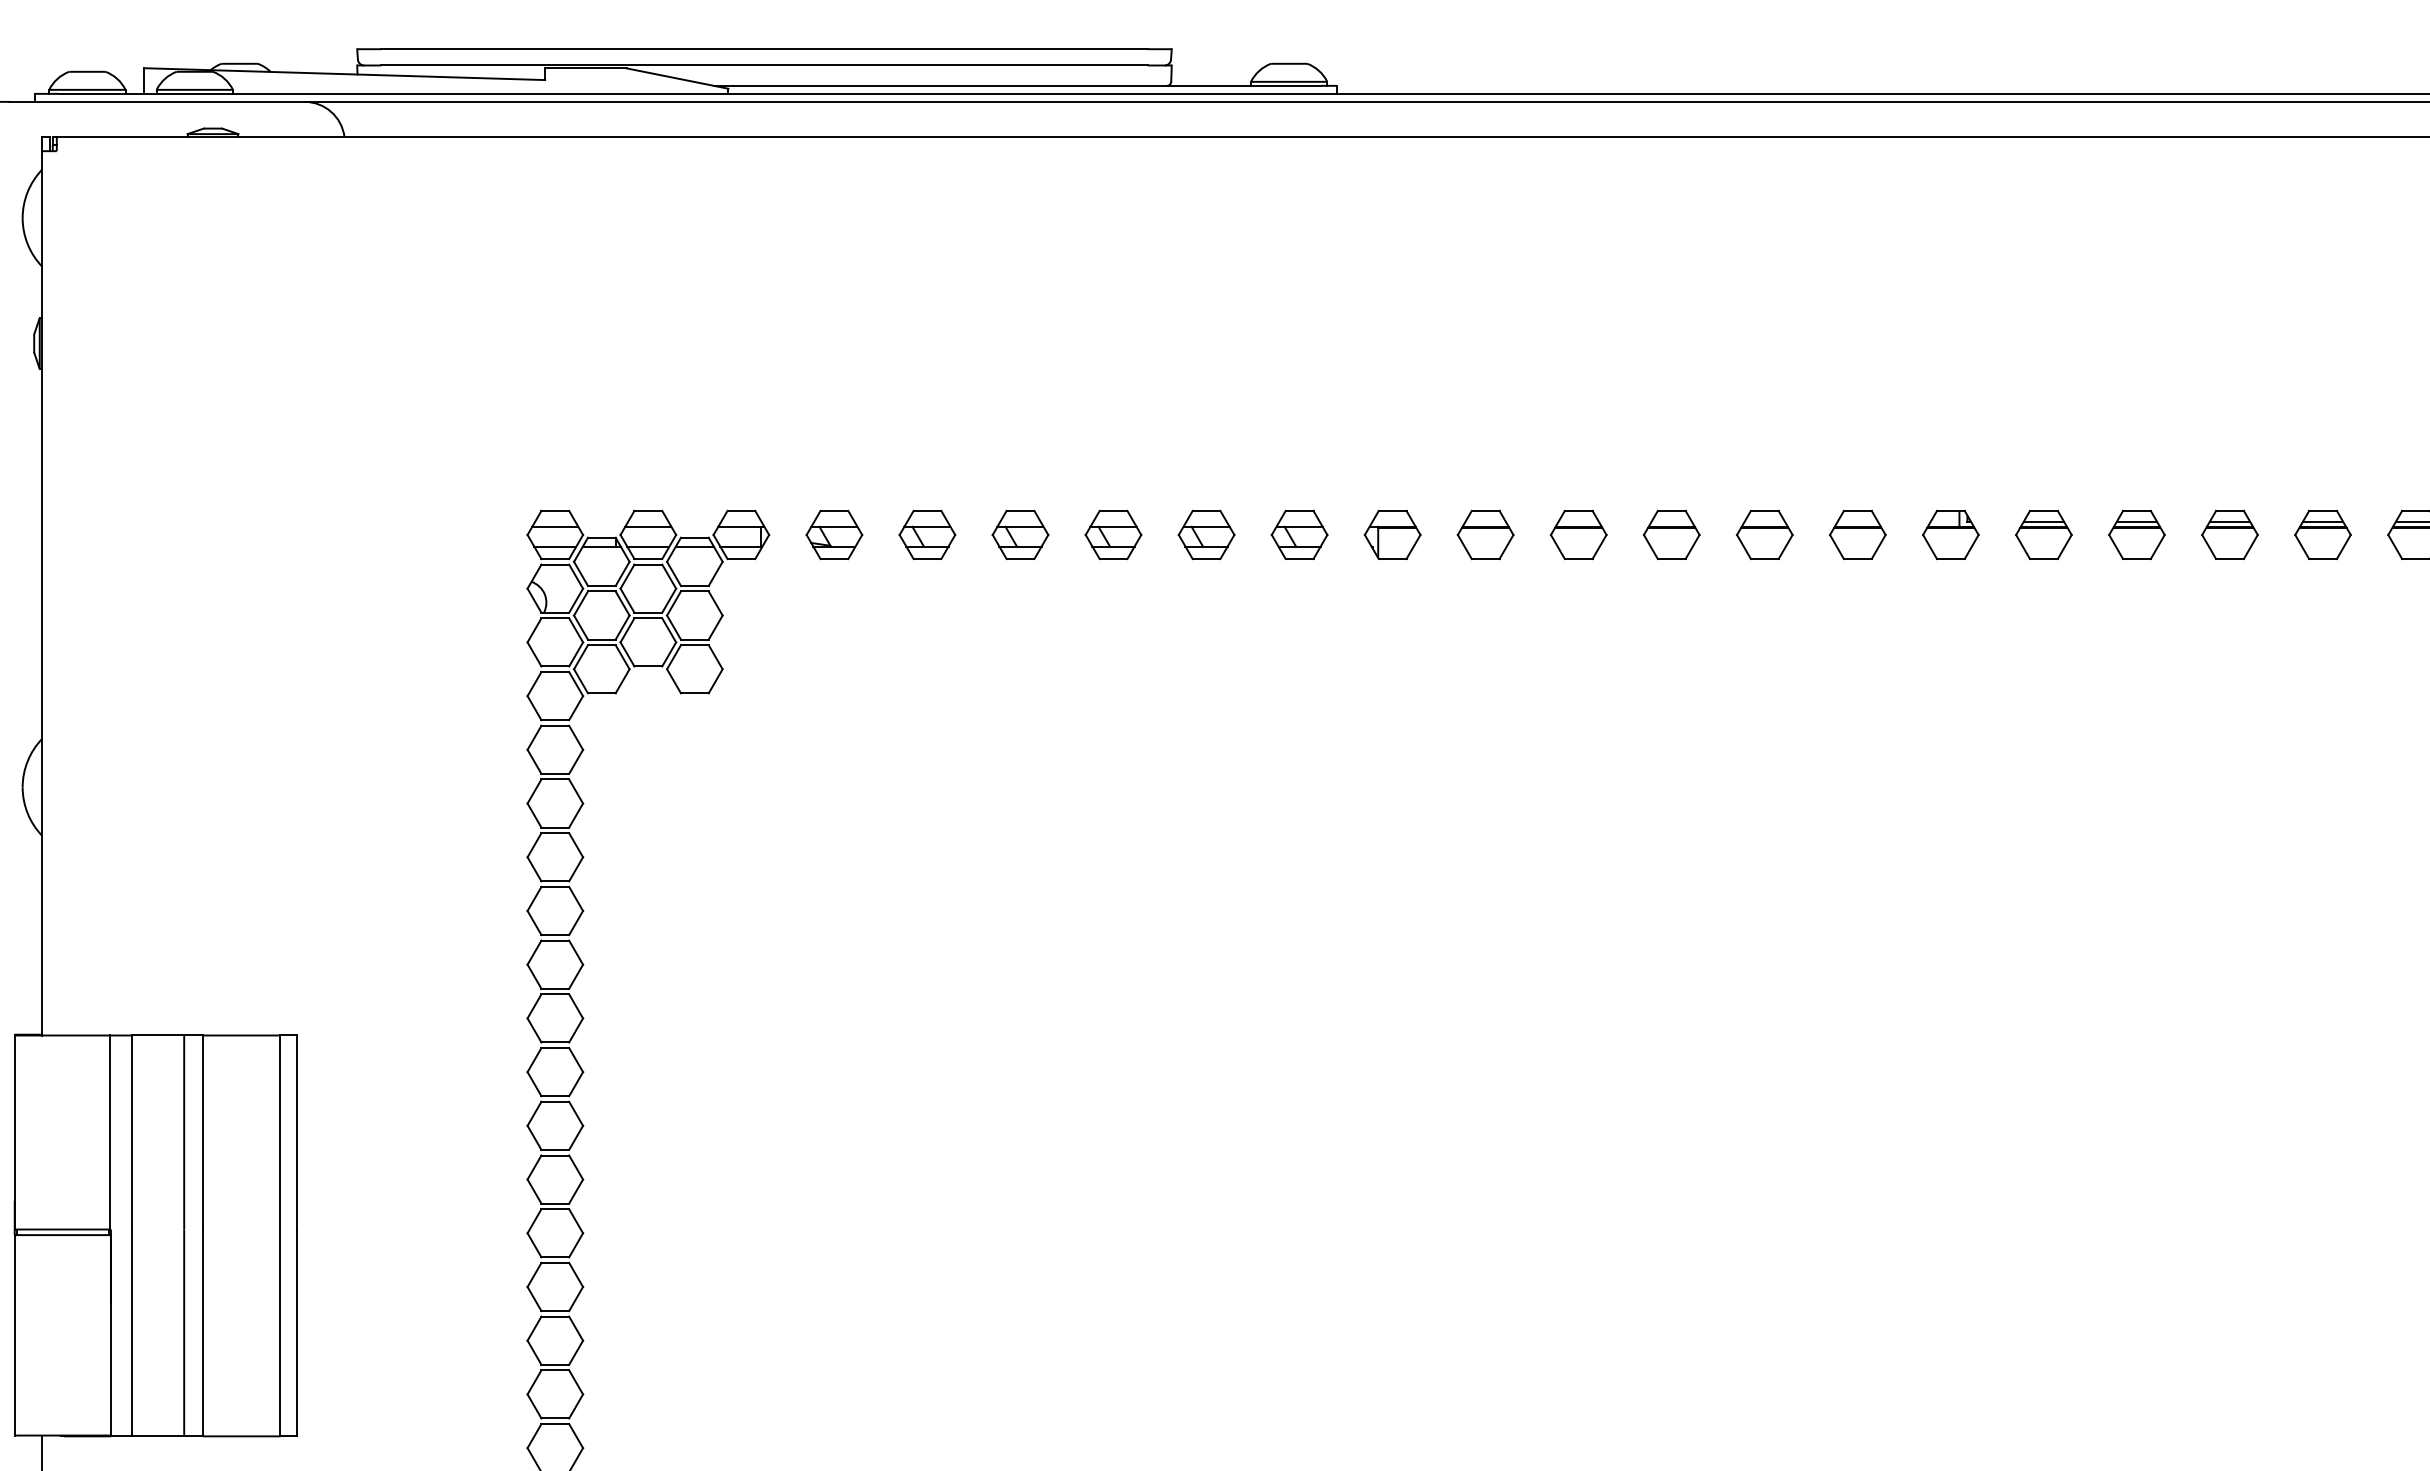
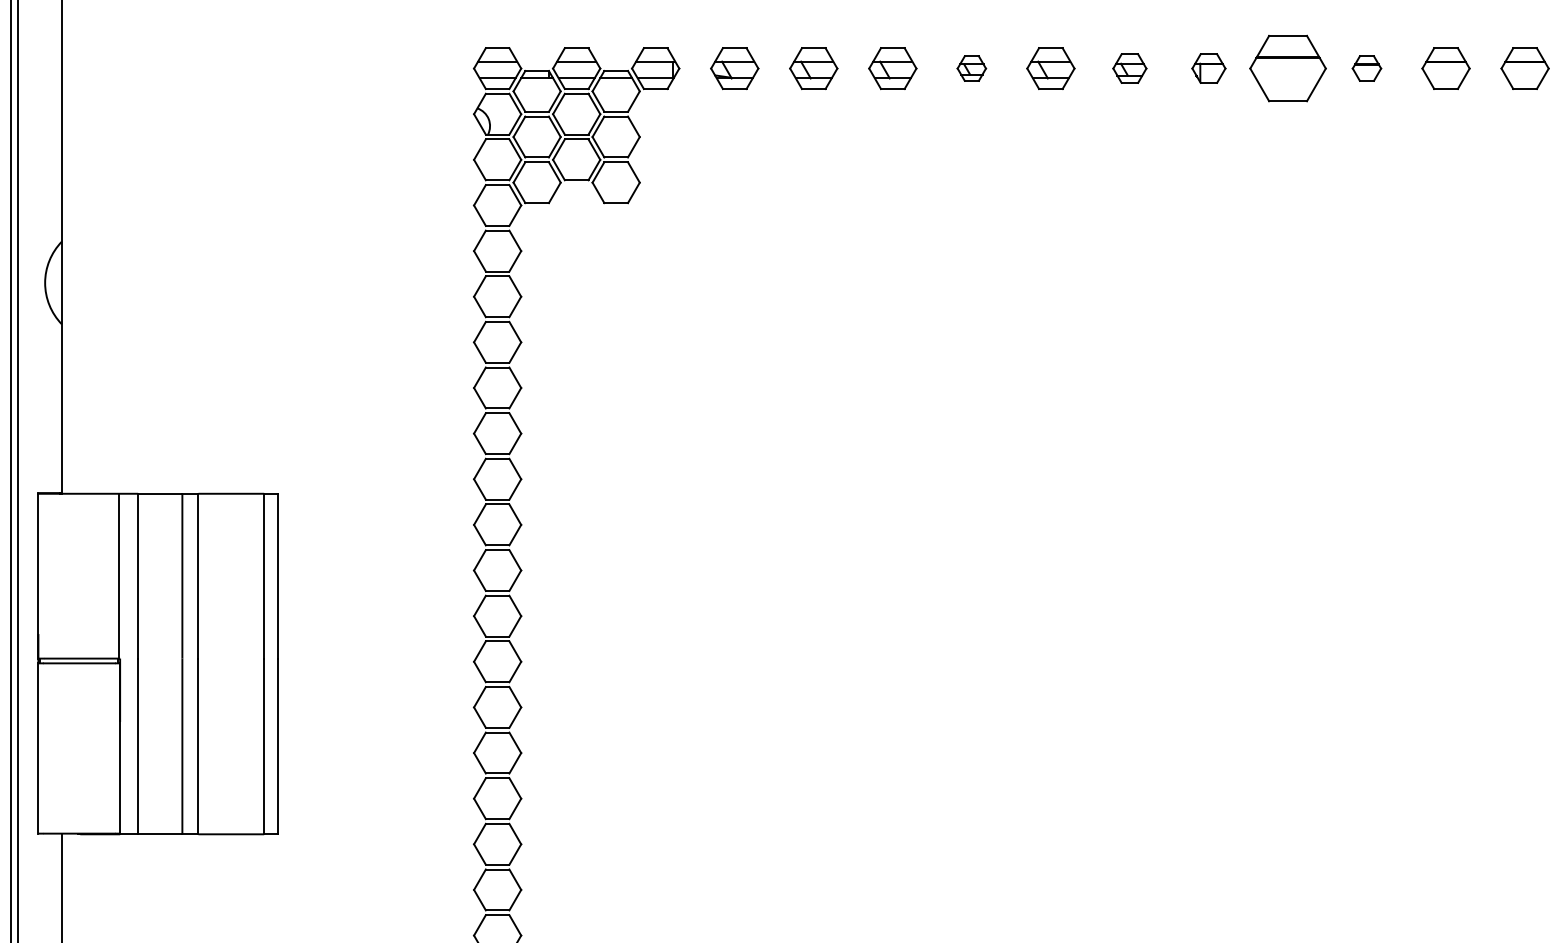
part: (1113, 534) -> (971, 68), size x0.6
part: (1299, 534) -> (1129, 68), size x0.7
part: (1392, 534) -> (1208, 68), size x0.7
part: (1485, 534) -> (1287, 68), size x1.6
part: (1578, 534) -> (1366, 68), size x0.6

